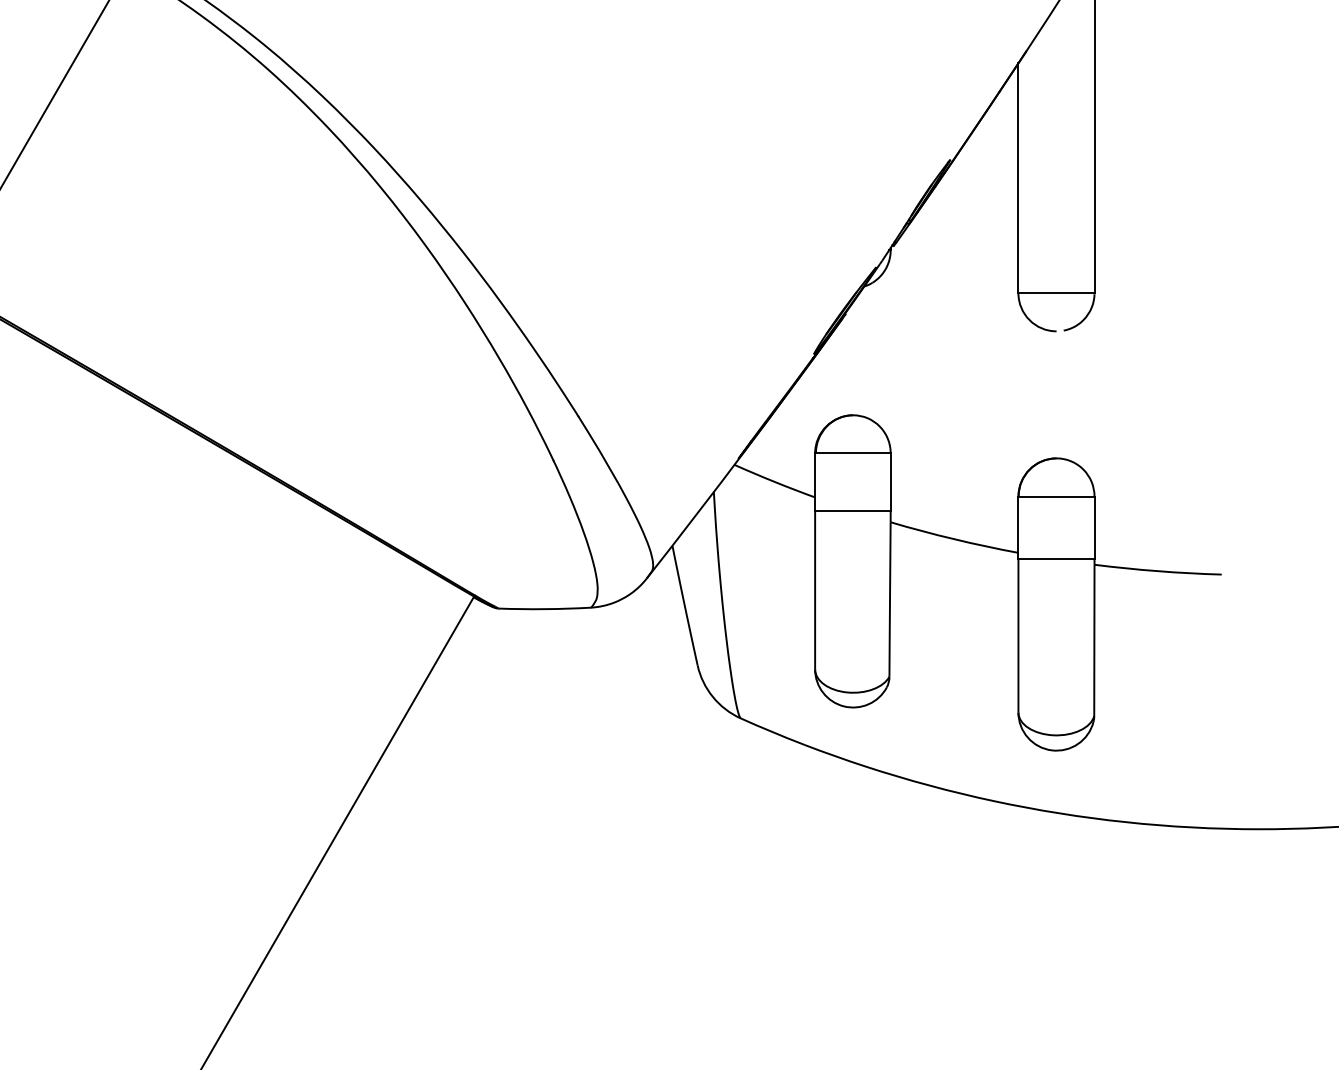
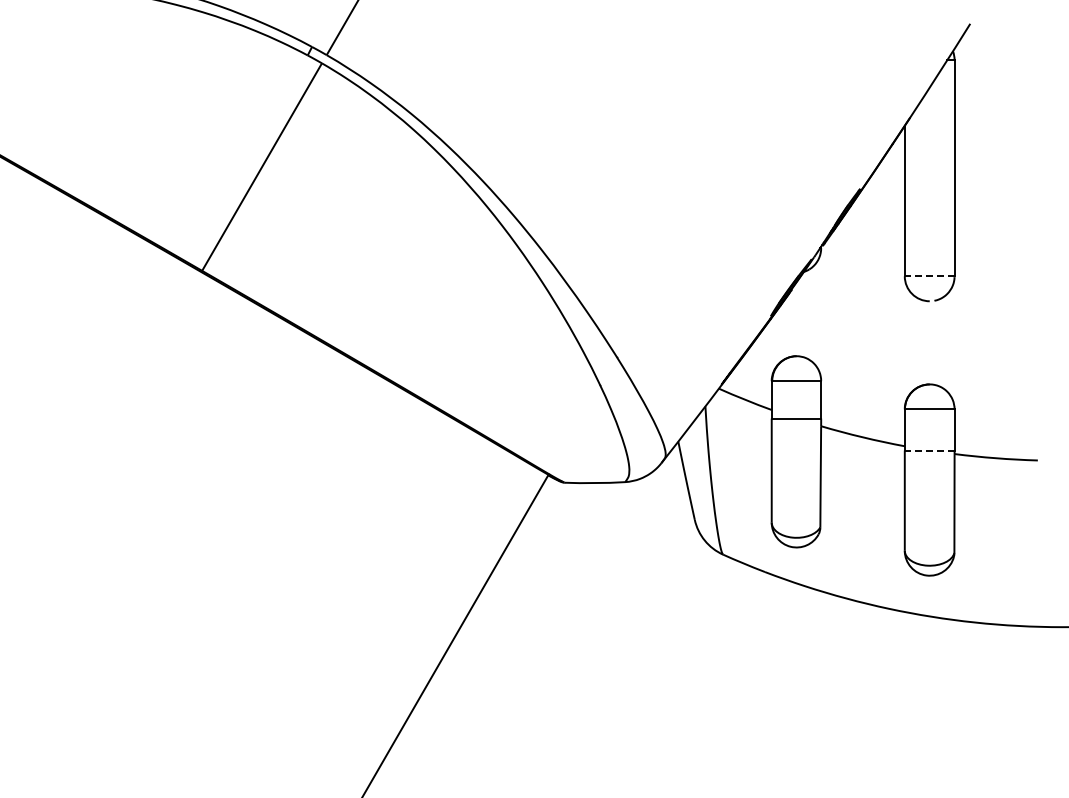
line: (1056, 293) -> (929, 276), solid -> dashed
line: (1056, 559) -> (929, 450), solid -> dashed

